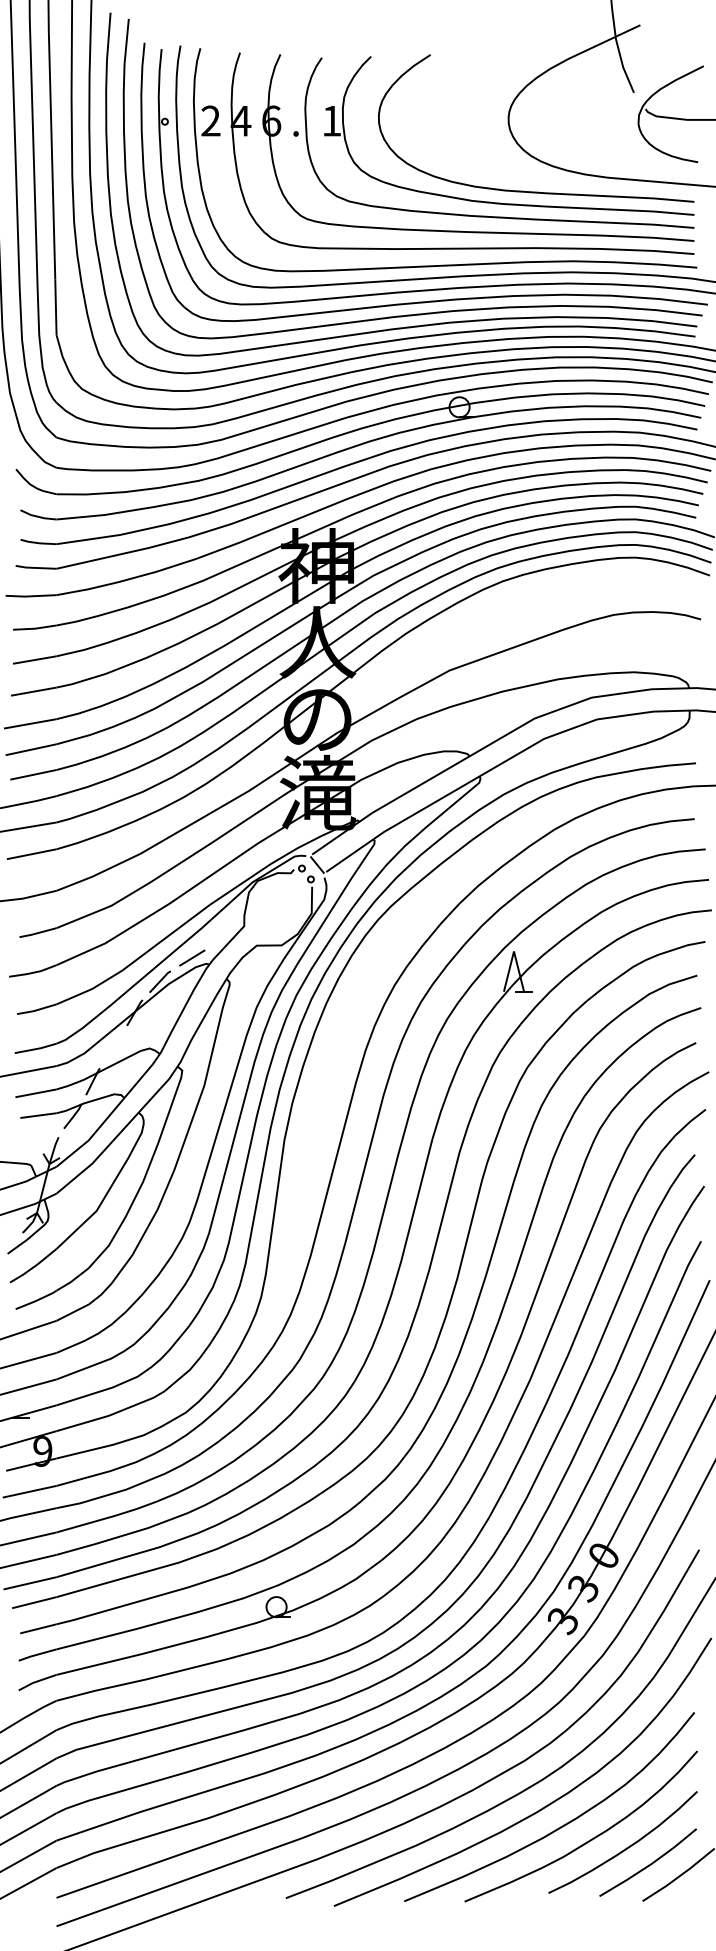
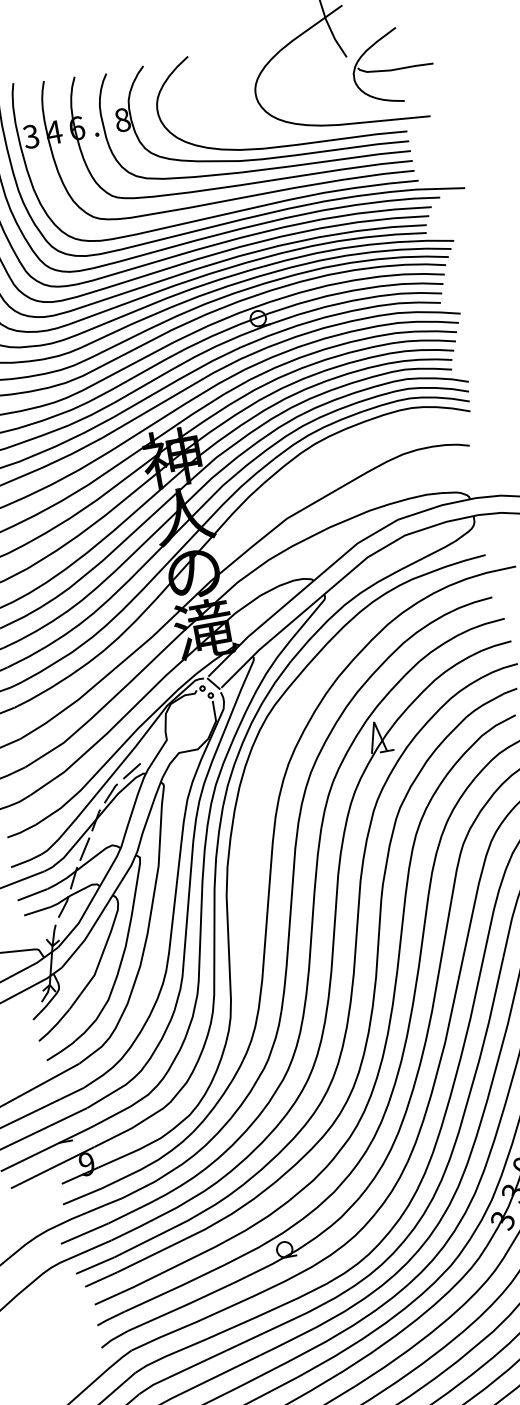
text: (331, 120) -> (122, 119), 1 -> 8
text: (210, 121) -> (31, 137), 2 -> 3
line: (113, 1046) -> (84, 848), added

